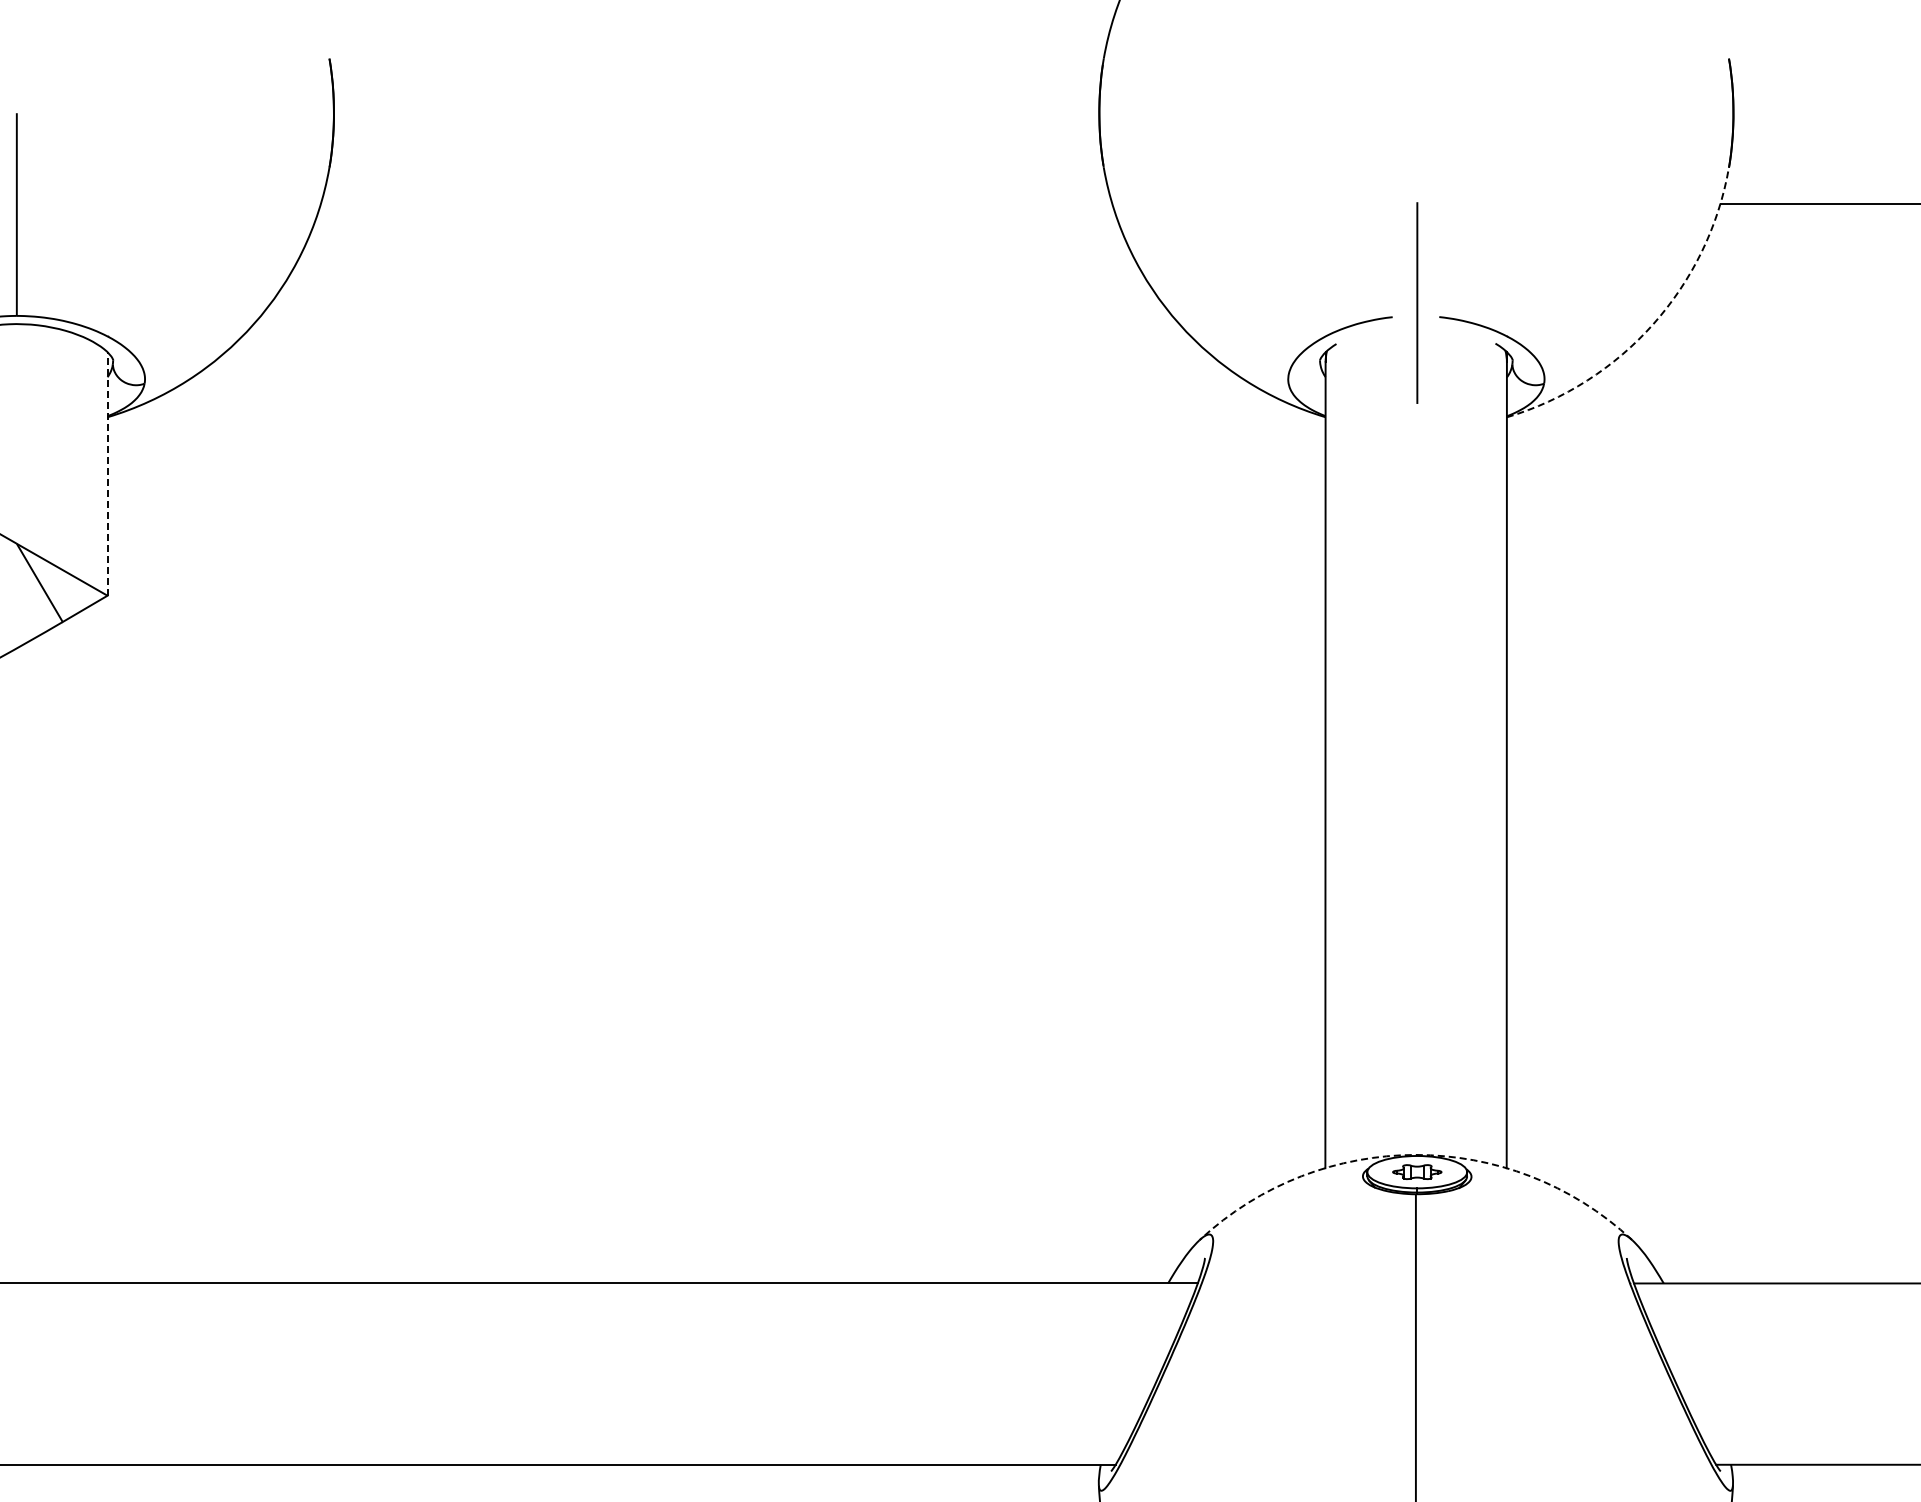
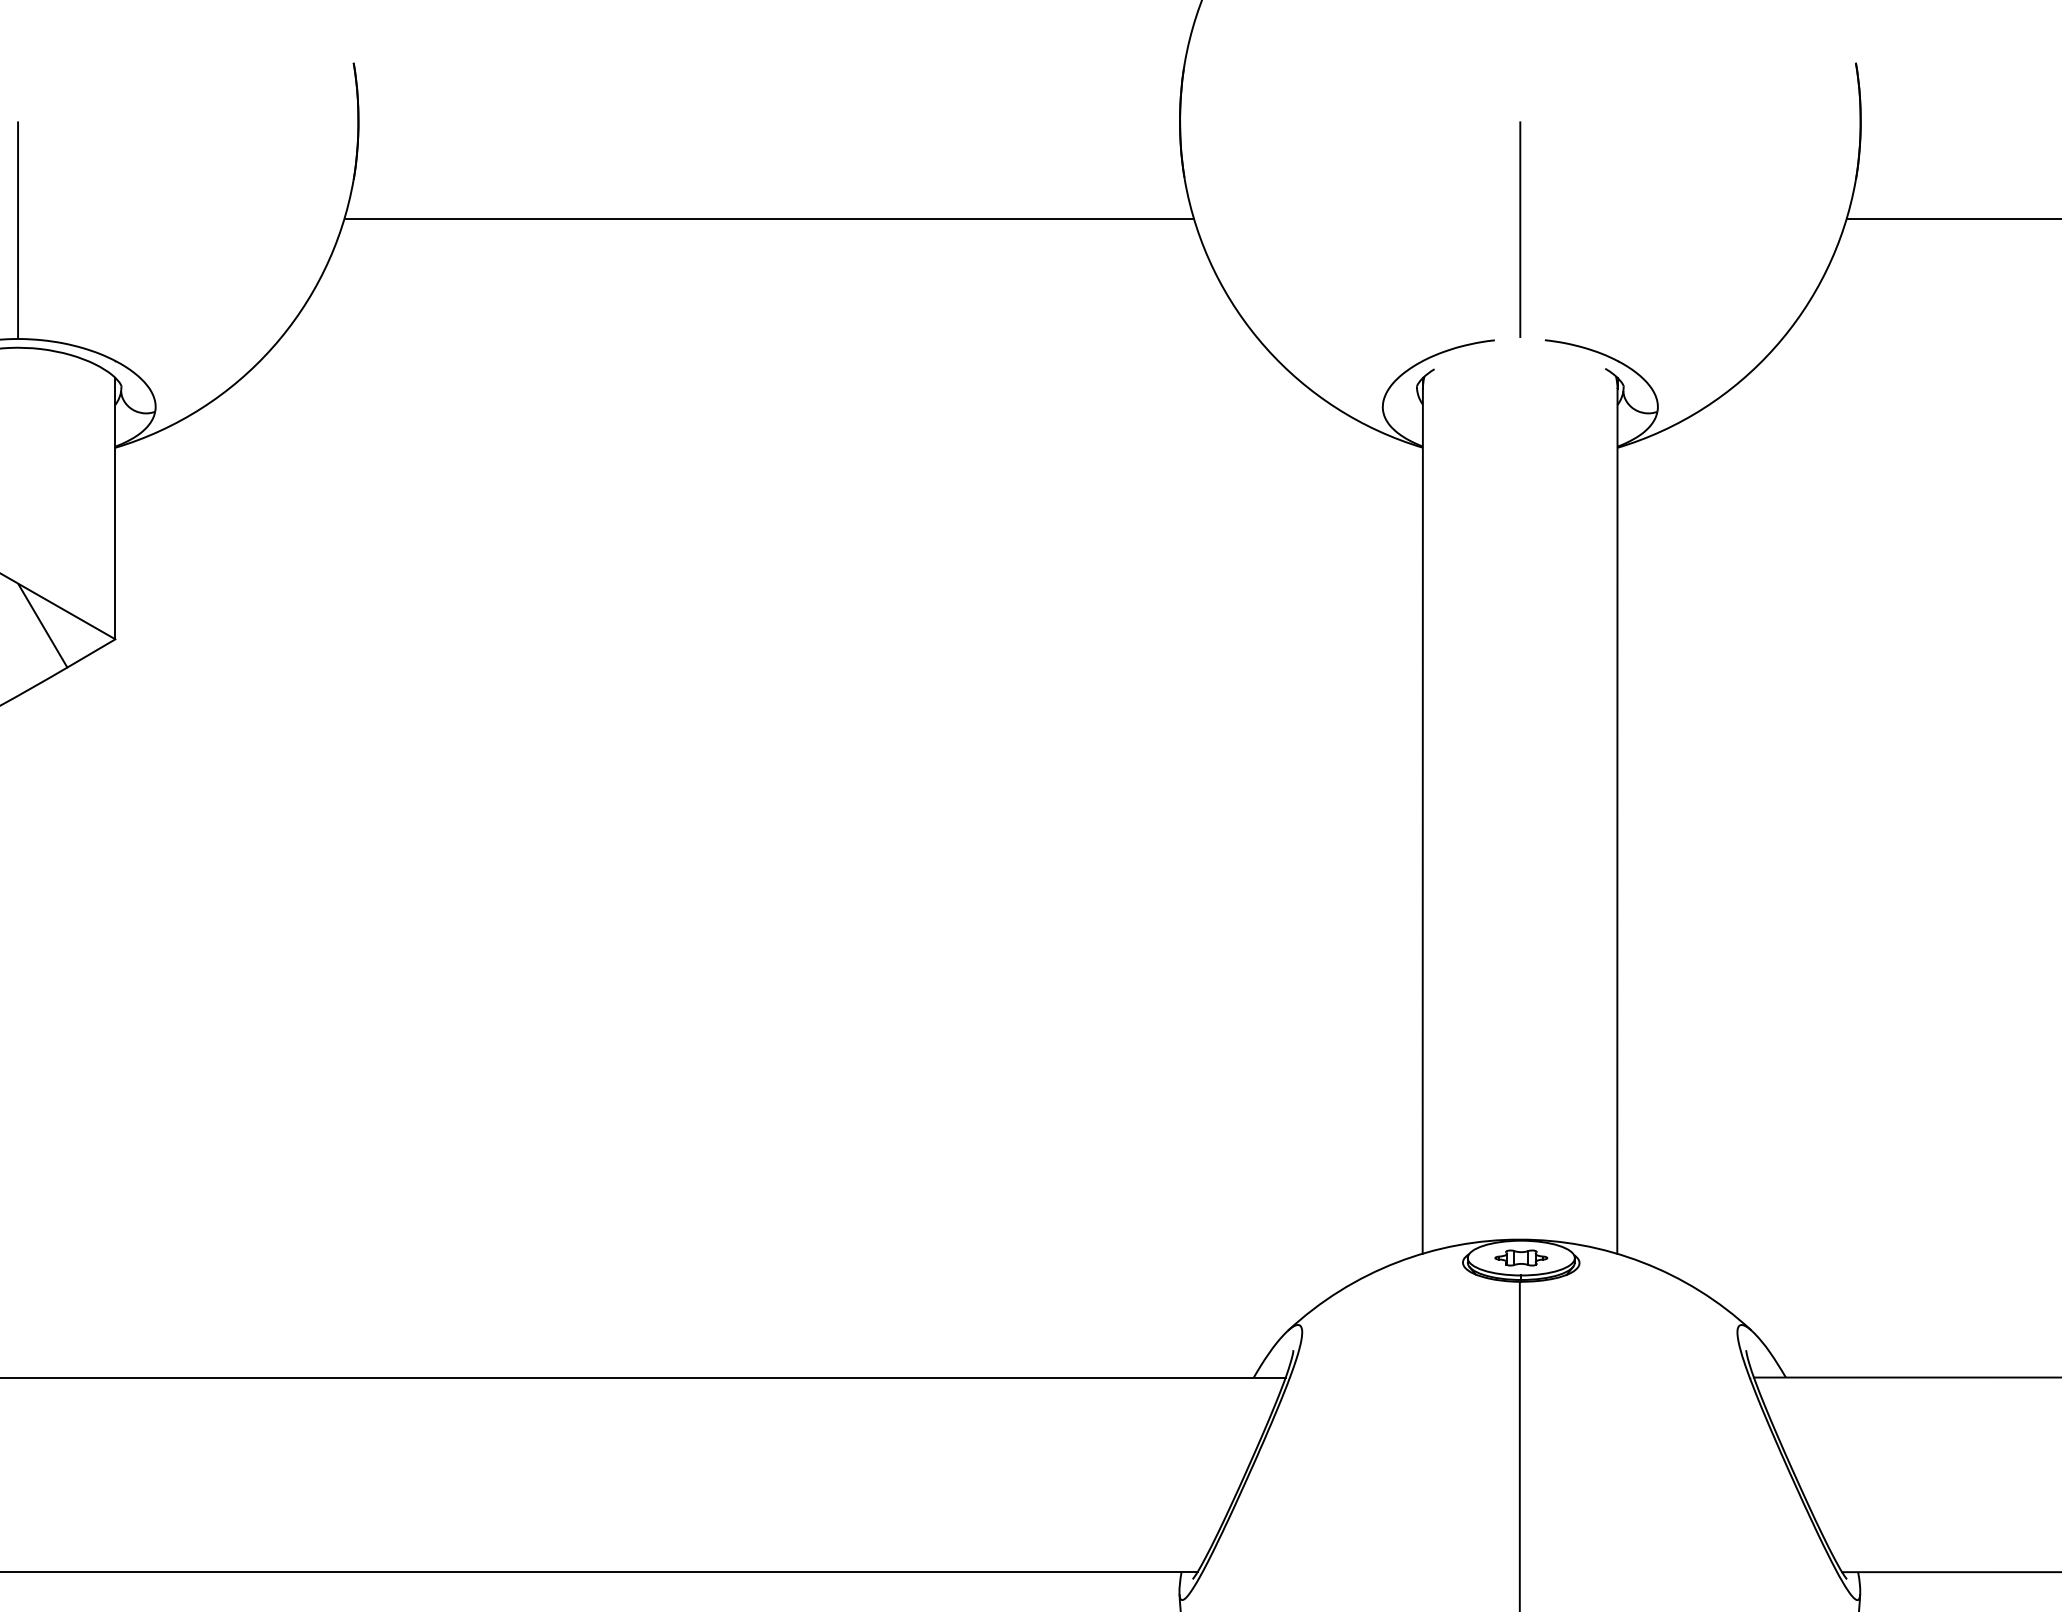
line: (716, 203) -> (769, 218), added
line: (1417, 302) -> (1520, 229), moved
arc: (1653, 324) -> (1774, 348), dashed -> solid
line: (107, 473) -> (115, 508), dashed -> solid
arc: (1415, 1154) -> (1519, 1239), dashed -> solid

